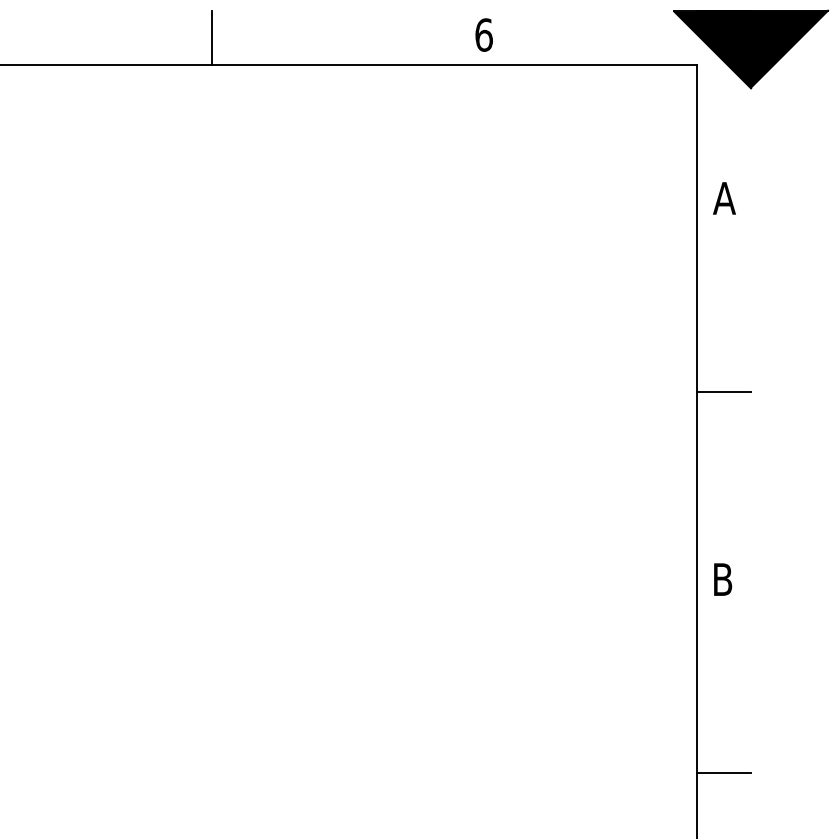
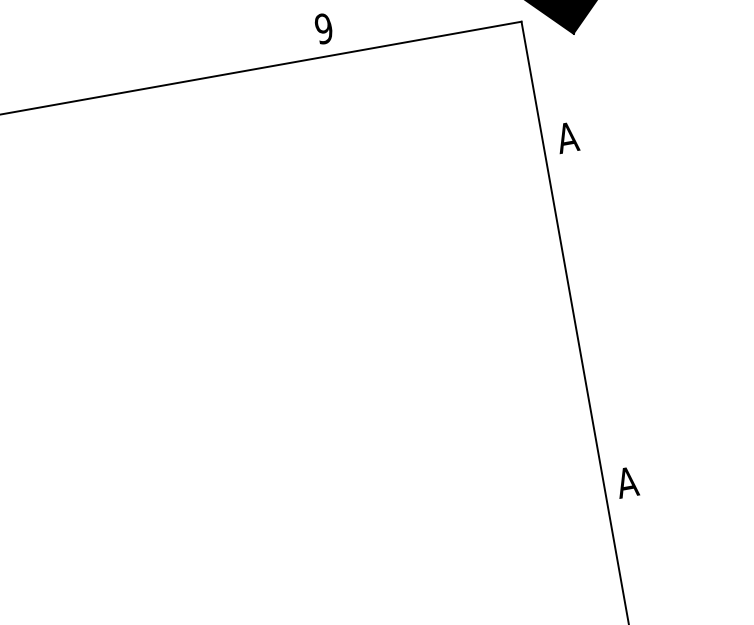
text: (483, 34) -> (323, 28), 6 -> 9
line: (212, 38) -> (79, 75), removed
line: (724, 392) -> (598, 313), removed
text: (722, 579) -> (627, 482), B -> A

